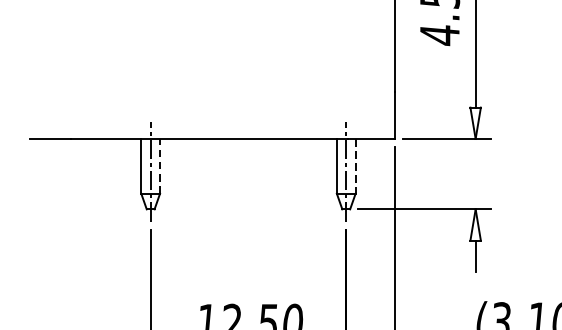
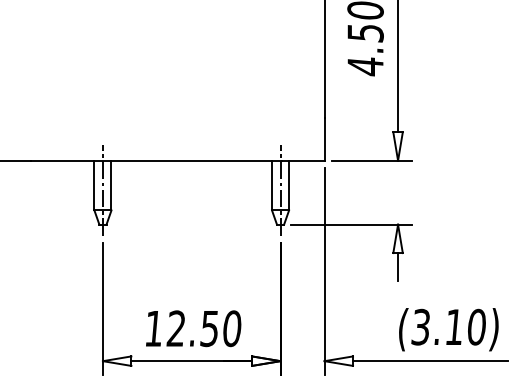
line: (160, 166) -> (111, 185), dashed -> solid
line: (356, 166) -> (289, 185), dashed -> solid

